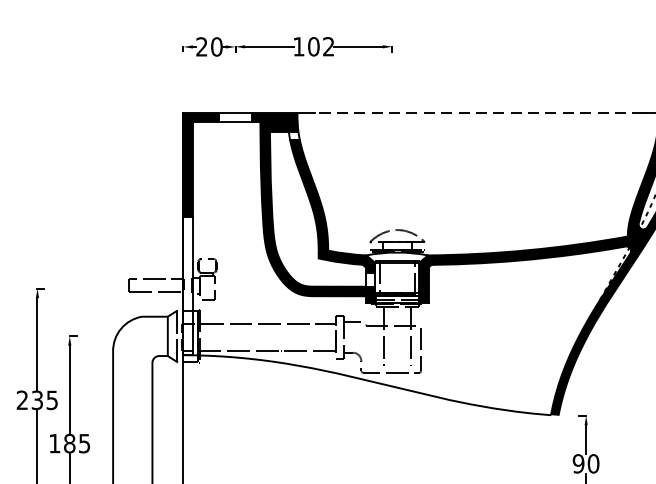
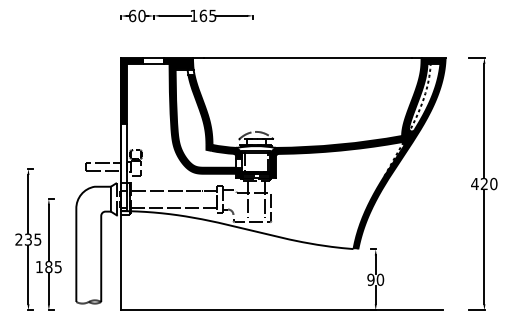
text: (201, 46) -> (132, 15), 20 -> 60
text: (321, 46) -> (208, 15), 102 -> 165
line: (478, 112) -> (307, 57), dashed -> solid

